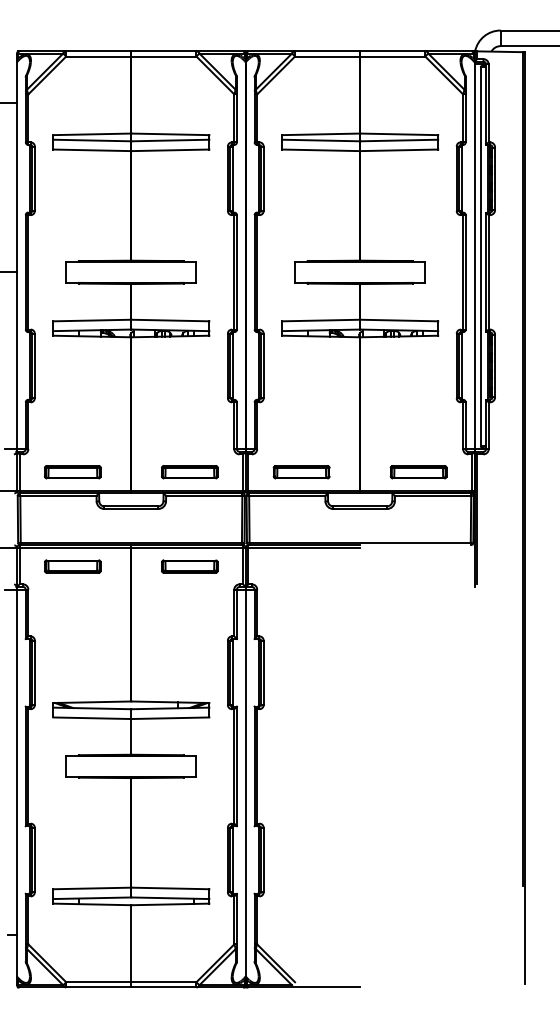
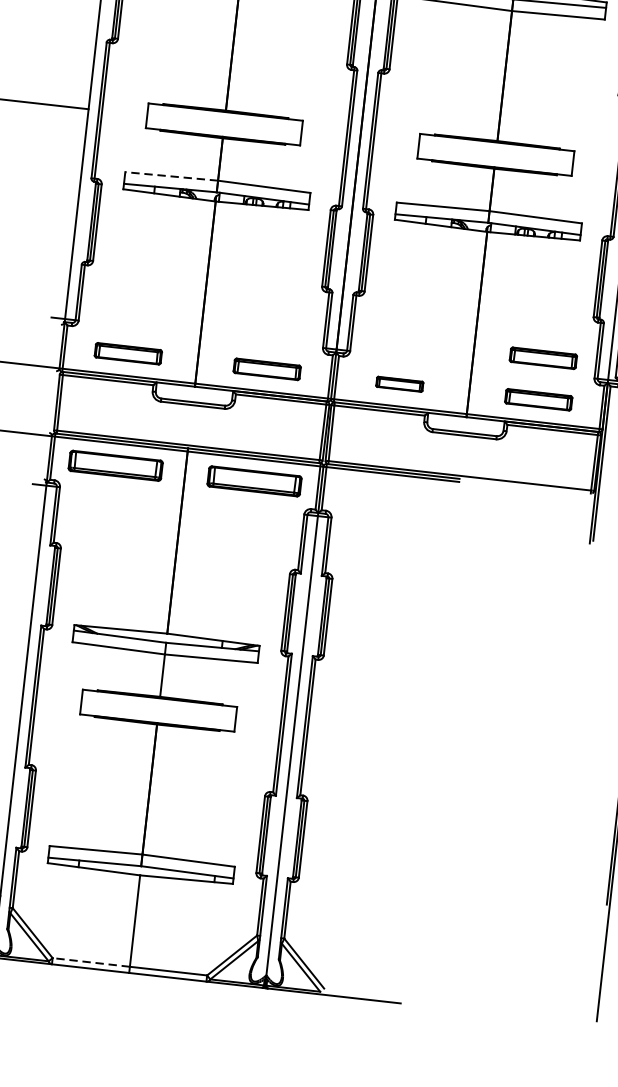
line: (91, 320) -> (170, 176), solid -> dashed
part: (418, 437) -> (543, 358), added
part: (301, 472) -> (399, 384), size x0.7
part: (72, 566) -> (115, 465), size x1.4
part: (189, 566) -> (254, 481), size x1.4
line: (98, 982) -> (90, 962), solid -> dashed

